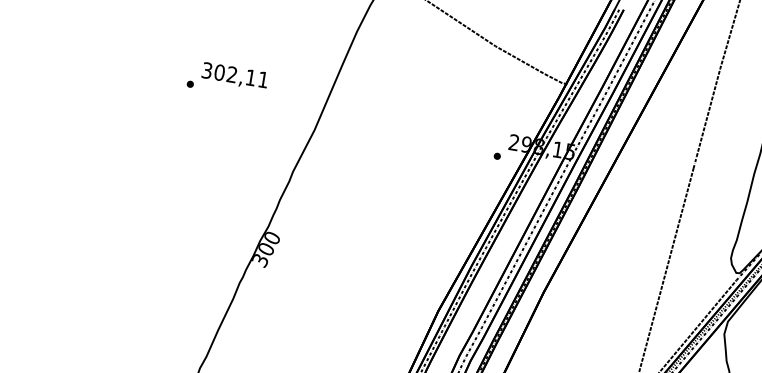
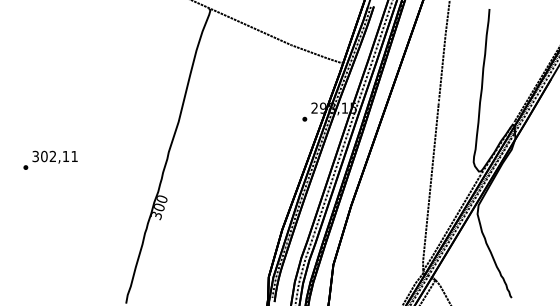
text: (227, 78) -> (50, 159), moved

